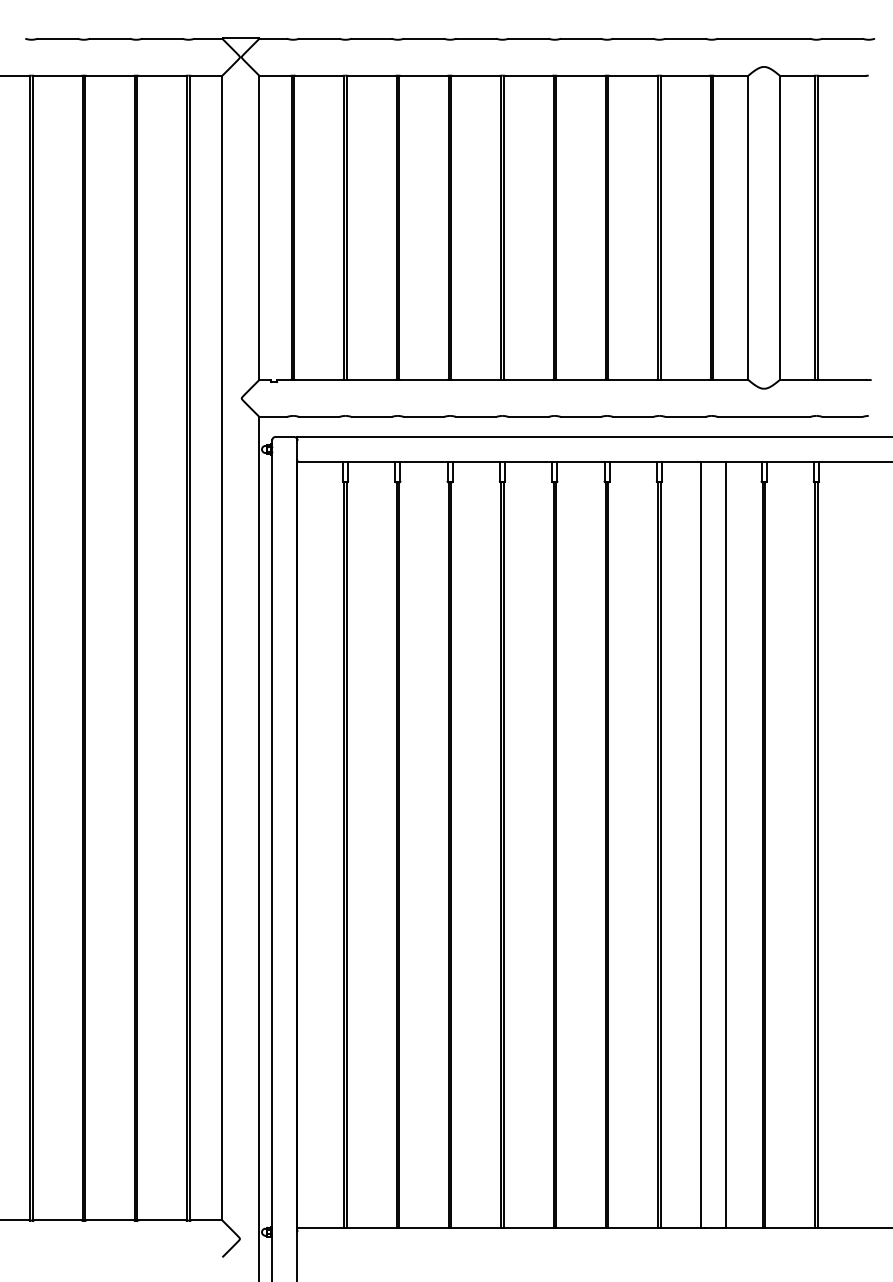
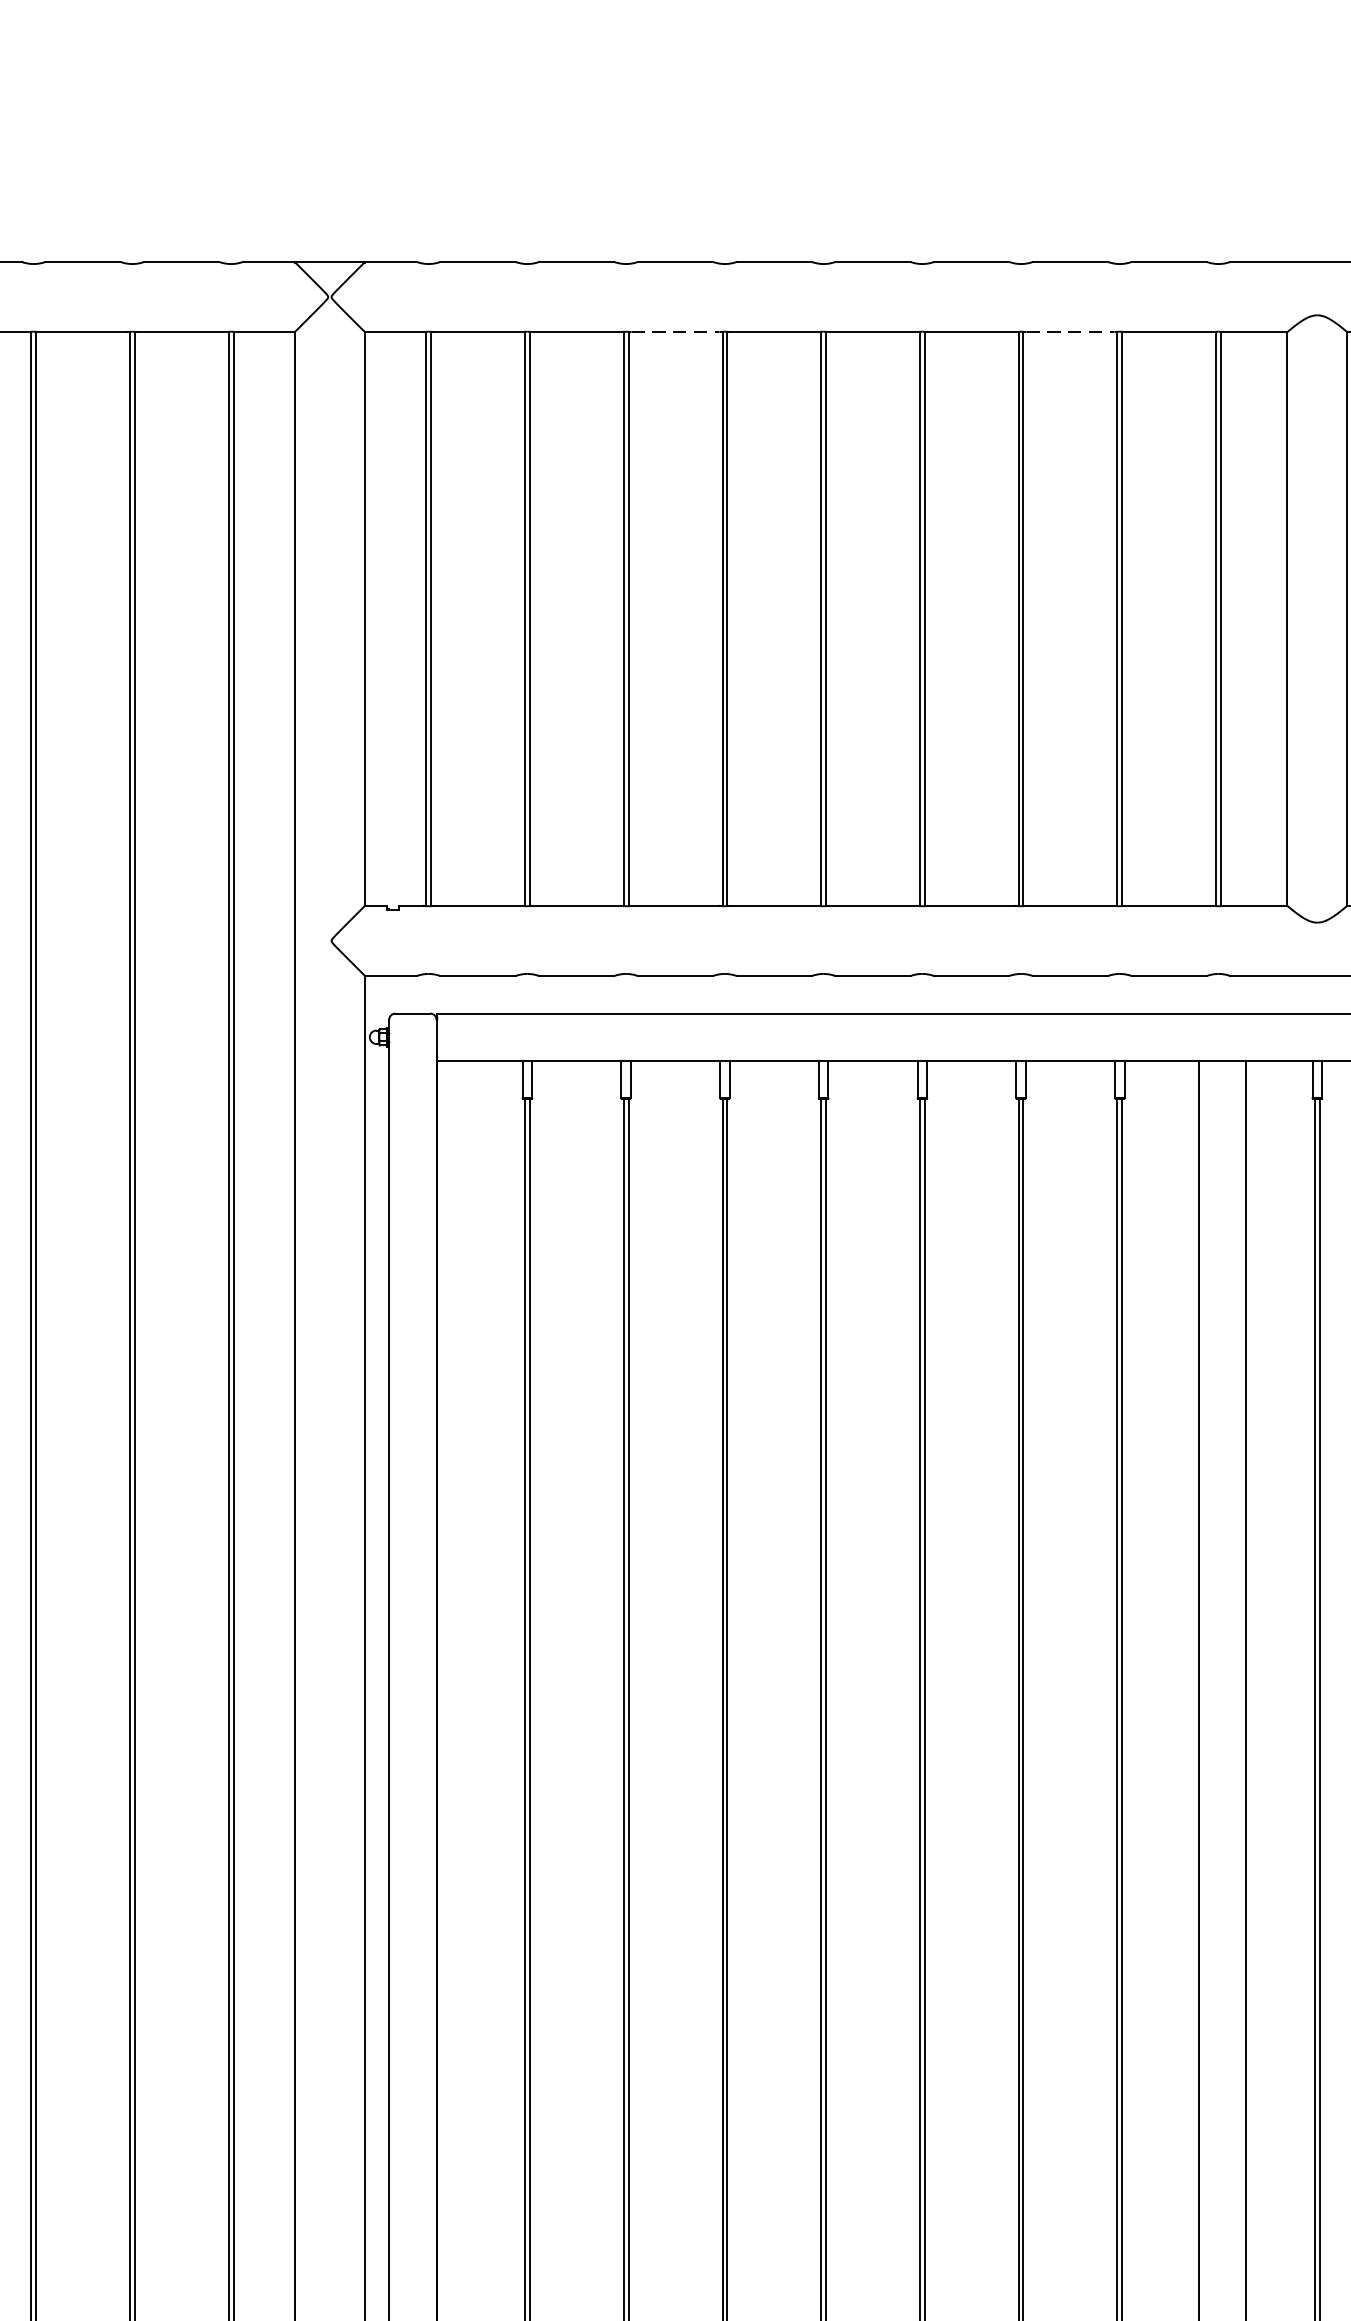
line: (424, 75) -> (676, 331), solid -> dashed
line: (633, 75) -> (1070, 331), solid -> dashed

